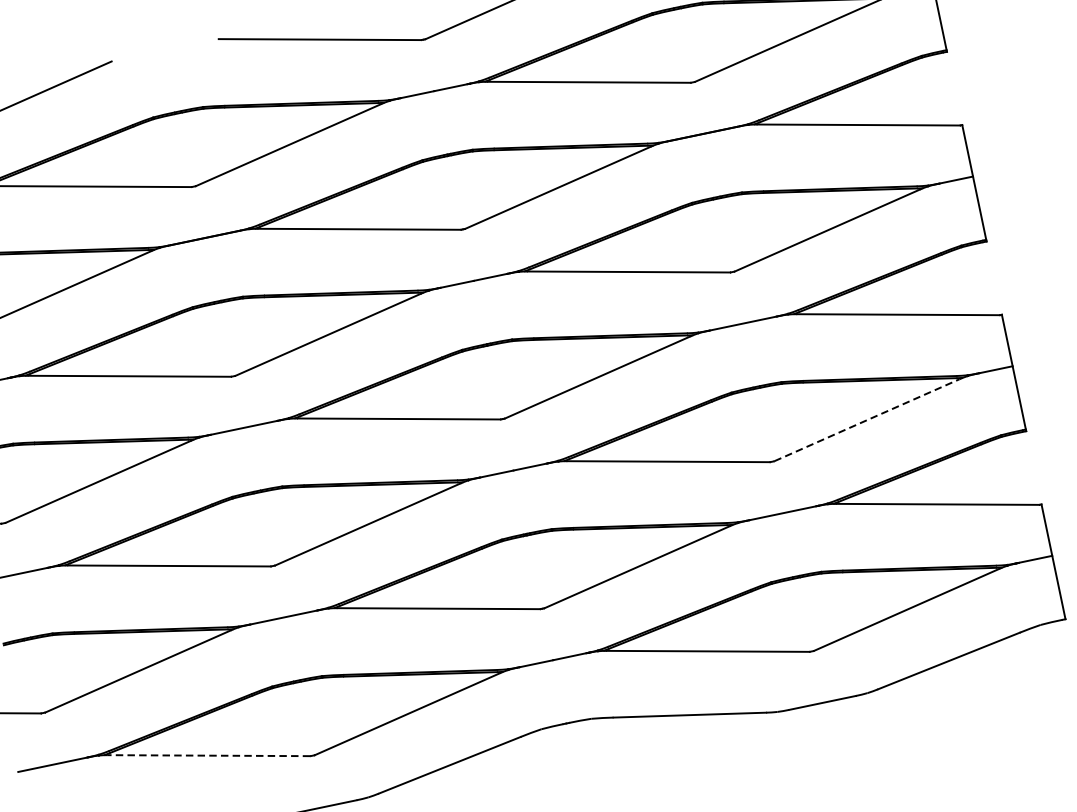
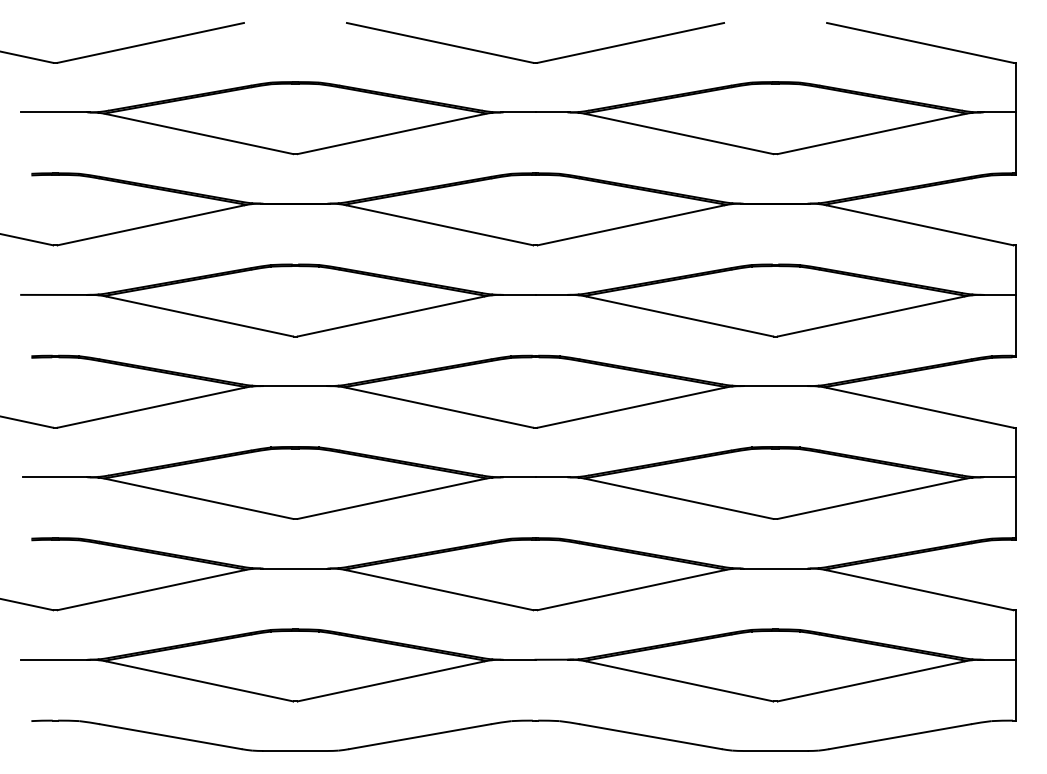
line: (867, 419) -> (871, 498), dashed -> solid
line: (208, 755) -> (199, 681), dashed -> solid

